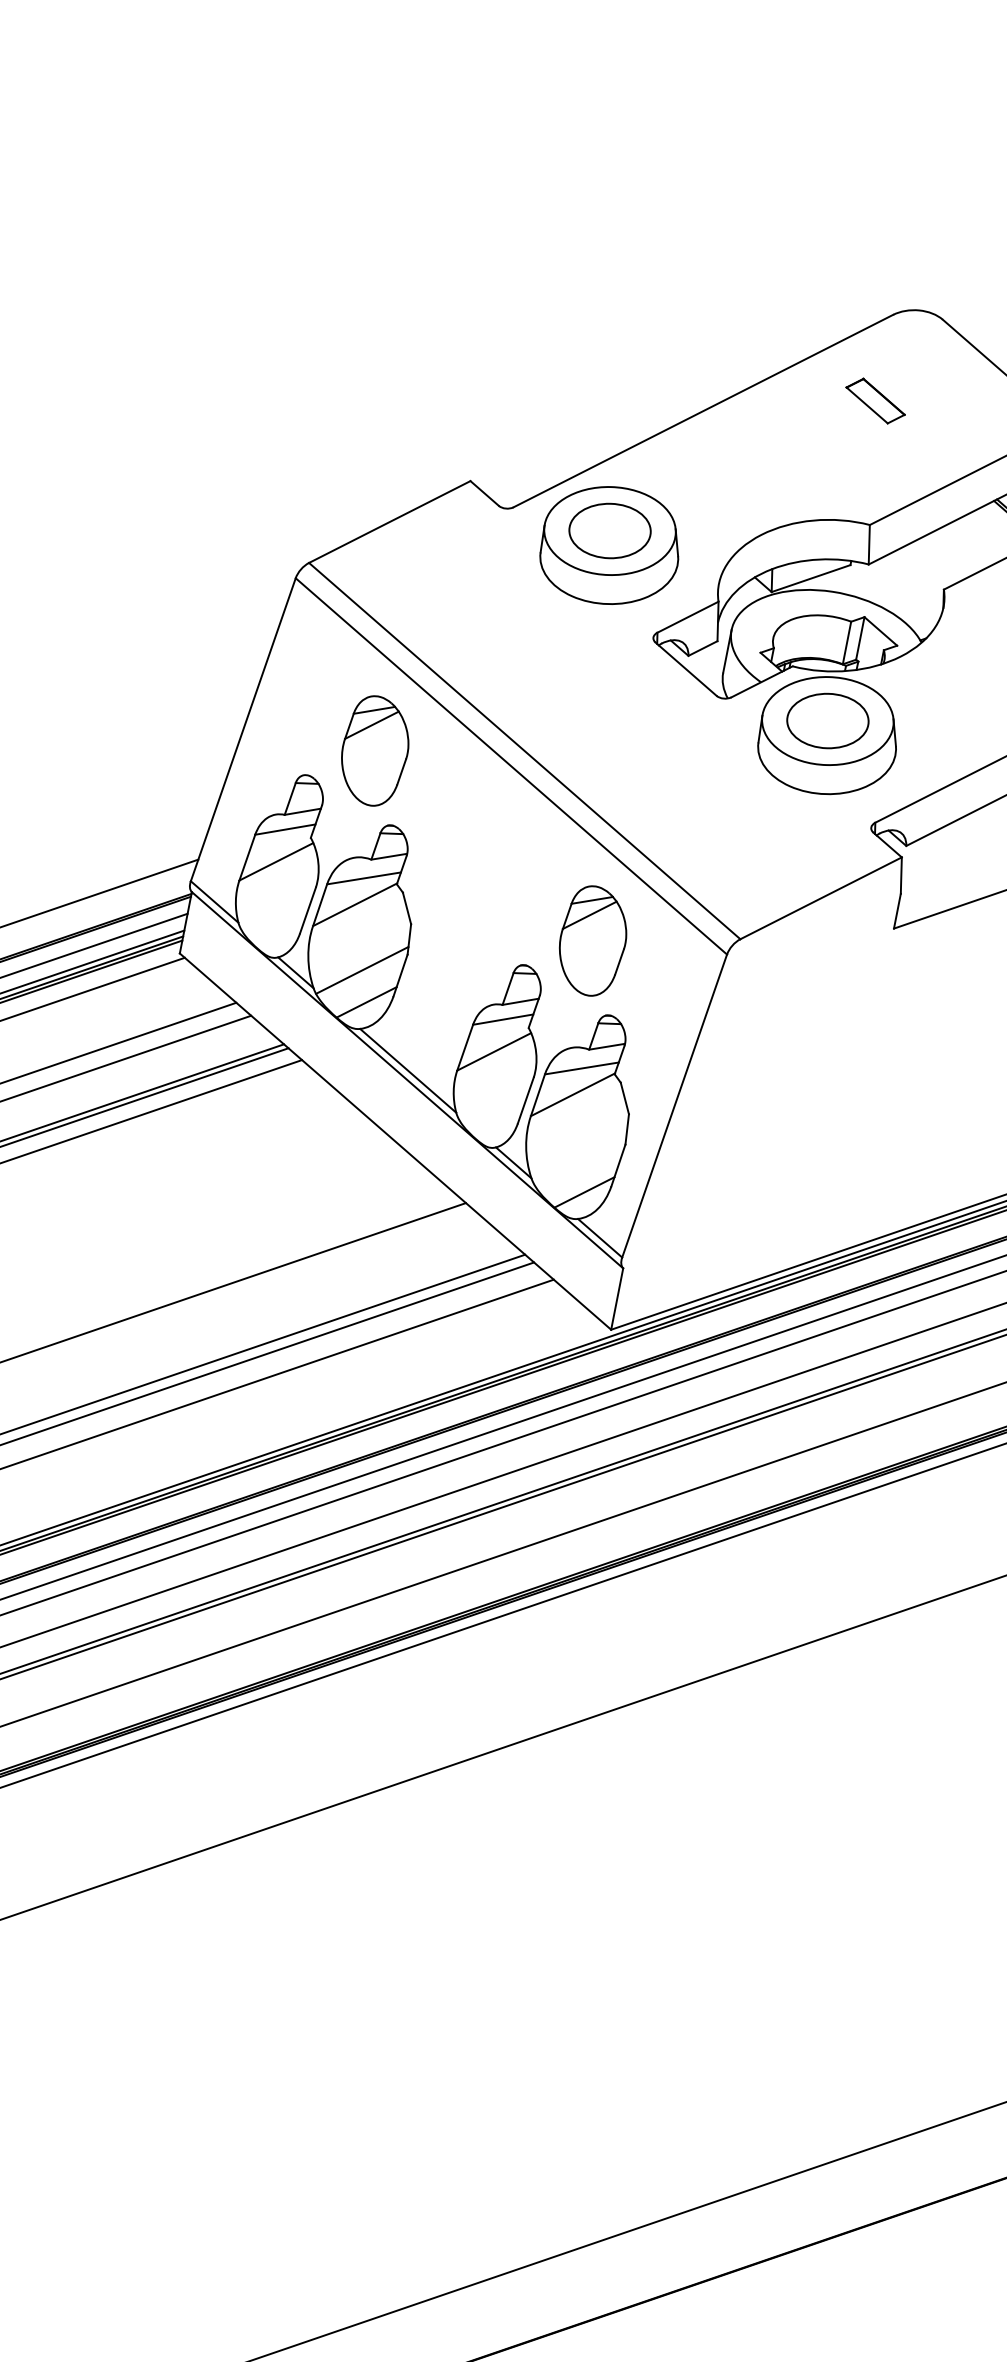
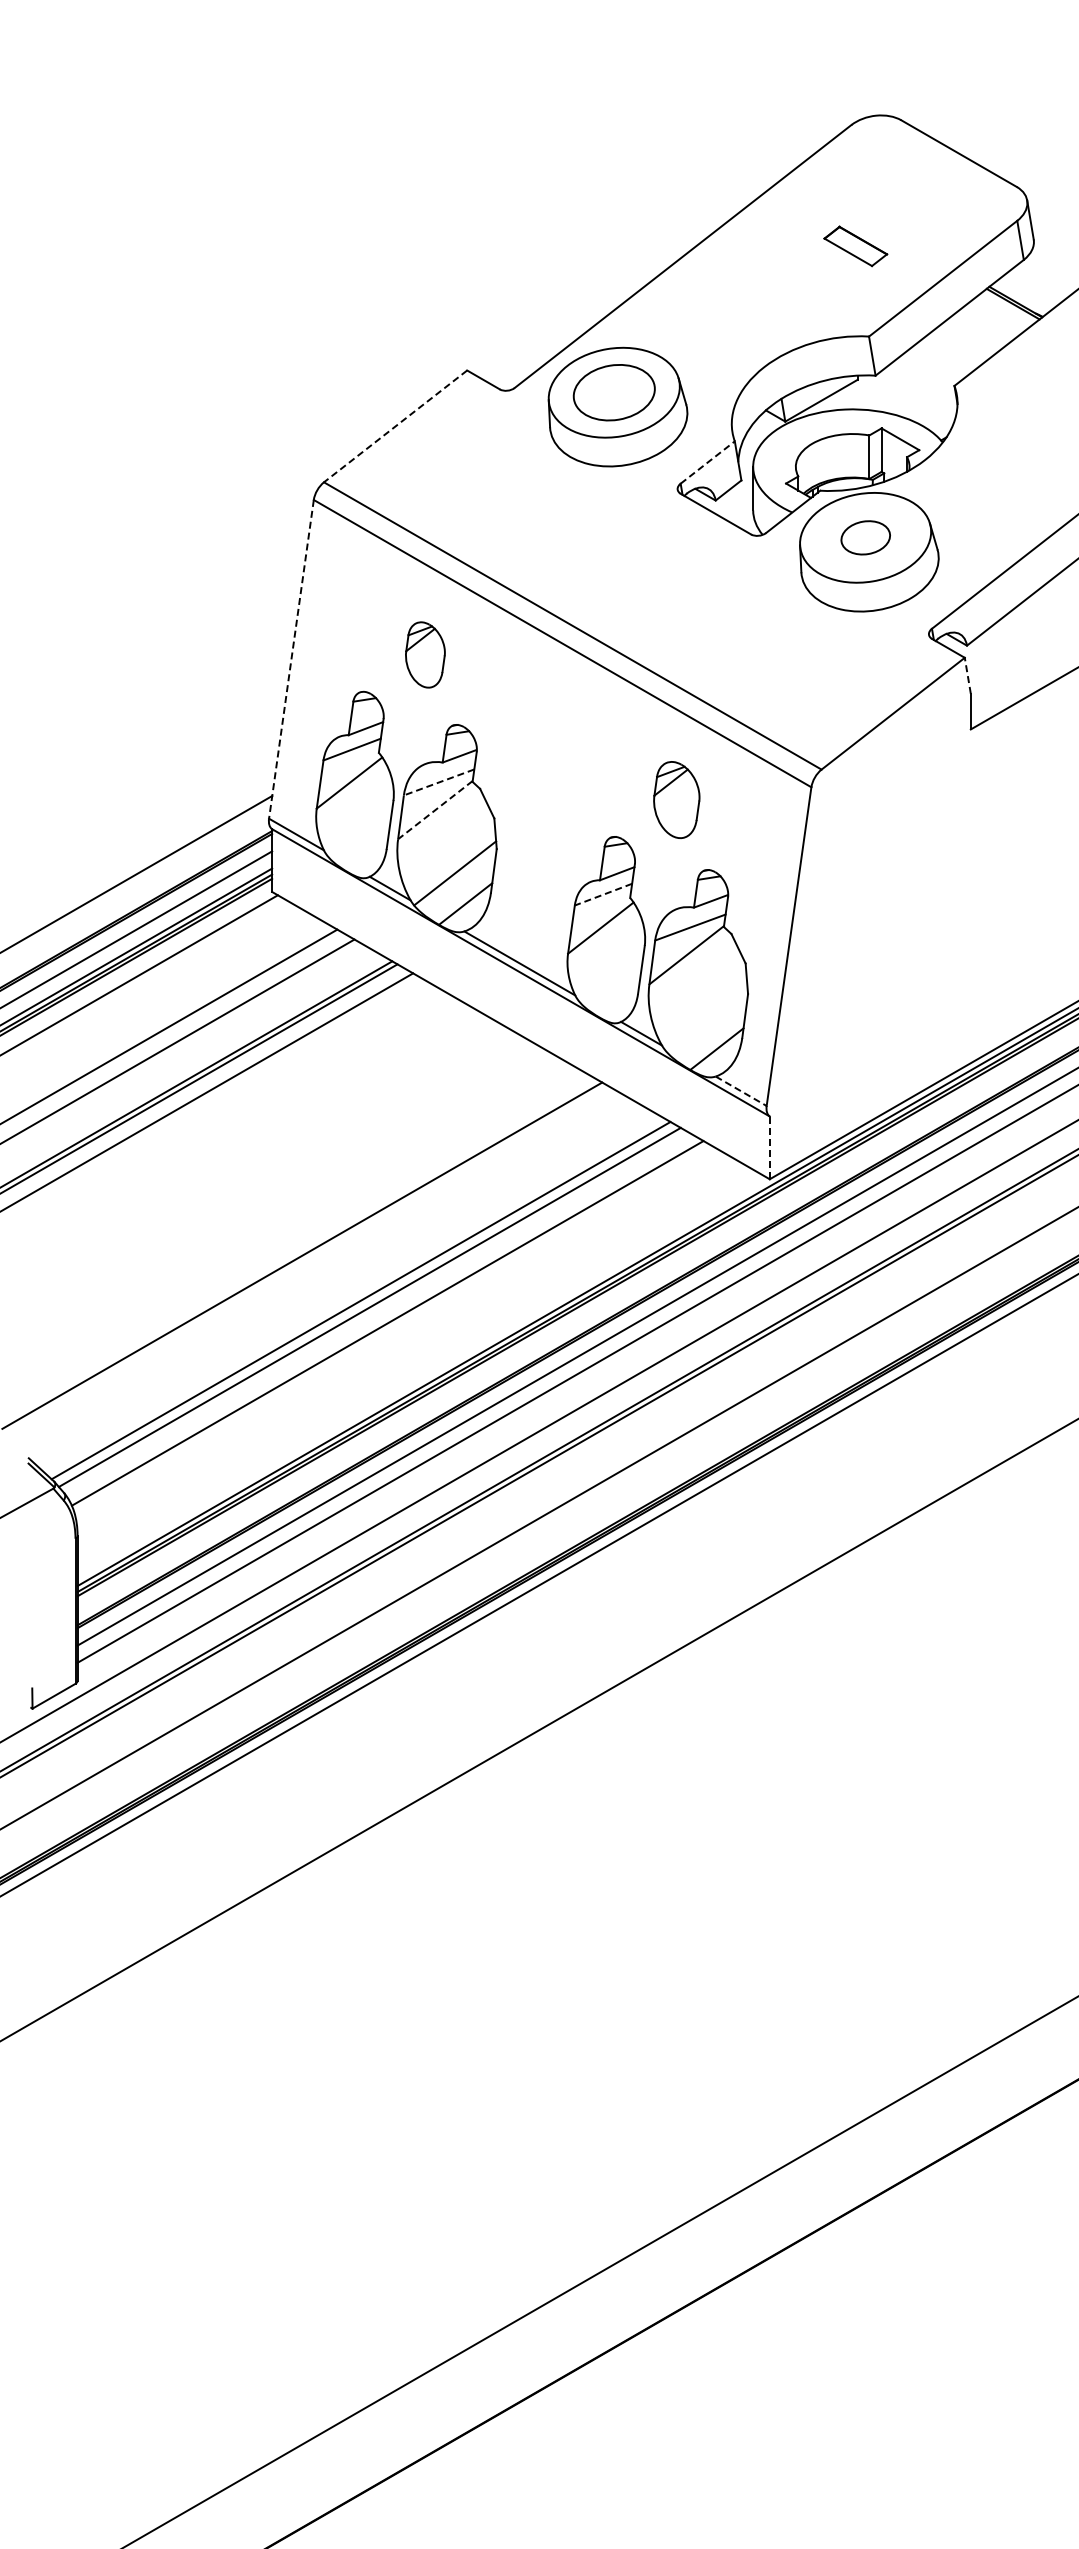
part: (875, 401) -> (855, 246), moved
line: (389, 522) -> (395, 426), solid -> dashed
line: (688, 617) -> (708, 462), solid -> dashed
part: (827, 720) -> (865, 537), size x0.6
line: (243, 729) -> (291, 659), solid -> dashed
part: (375, 750) -> (425, 654), size x0.6
line: (901, 875) -> (967, 675), solid -> dashed
line: (364, 878) -> (439, 782), solid -> dashed
line: (355, 905) -> (435, 810), solid -> dashed
part: (592, 940) -> (676, 799), size x0.7
line: (503, 1019) -> (603, 894), solid -> dashed
line: (600, 1238) -> (741, 1091), solid -> dashed
line: (616, 1299) -> (769, 1148), solid -> dashed

